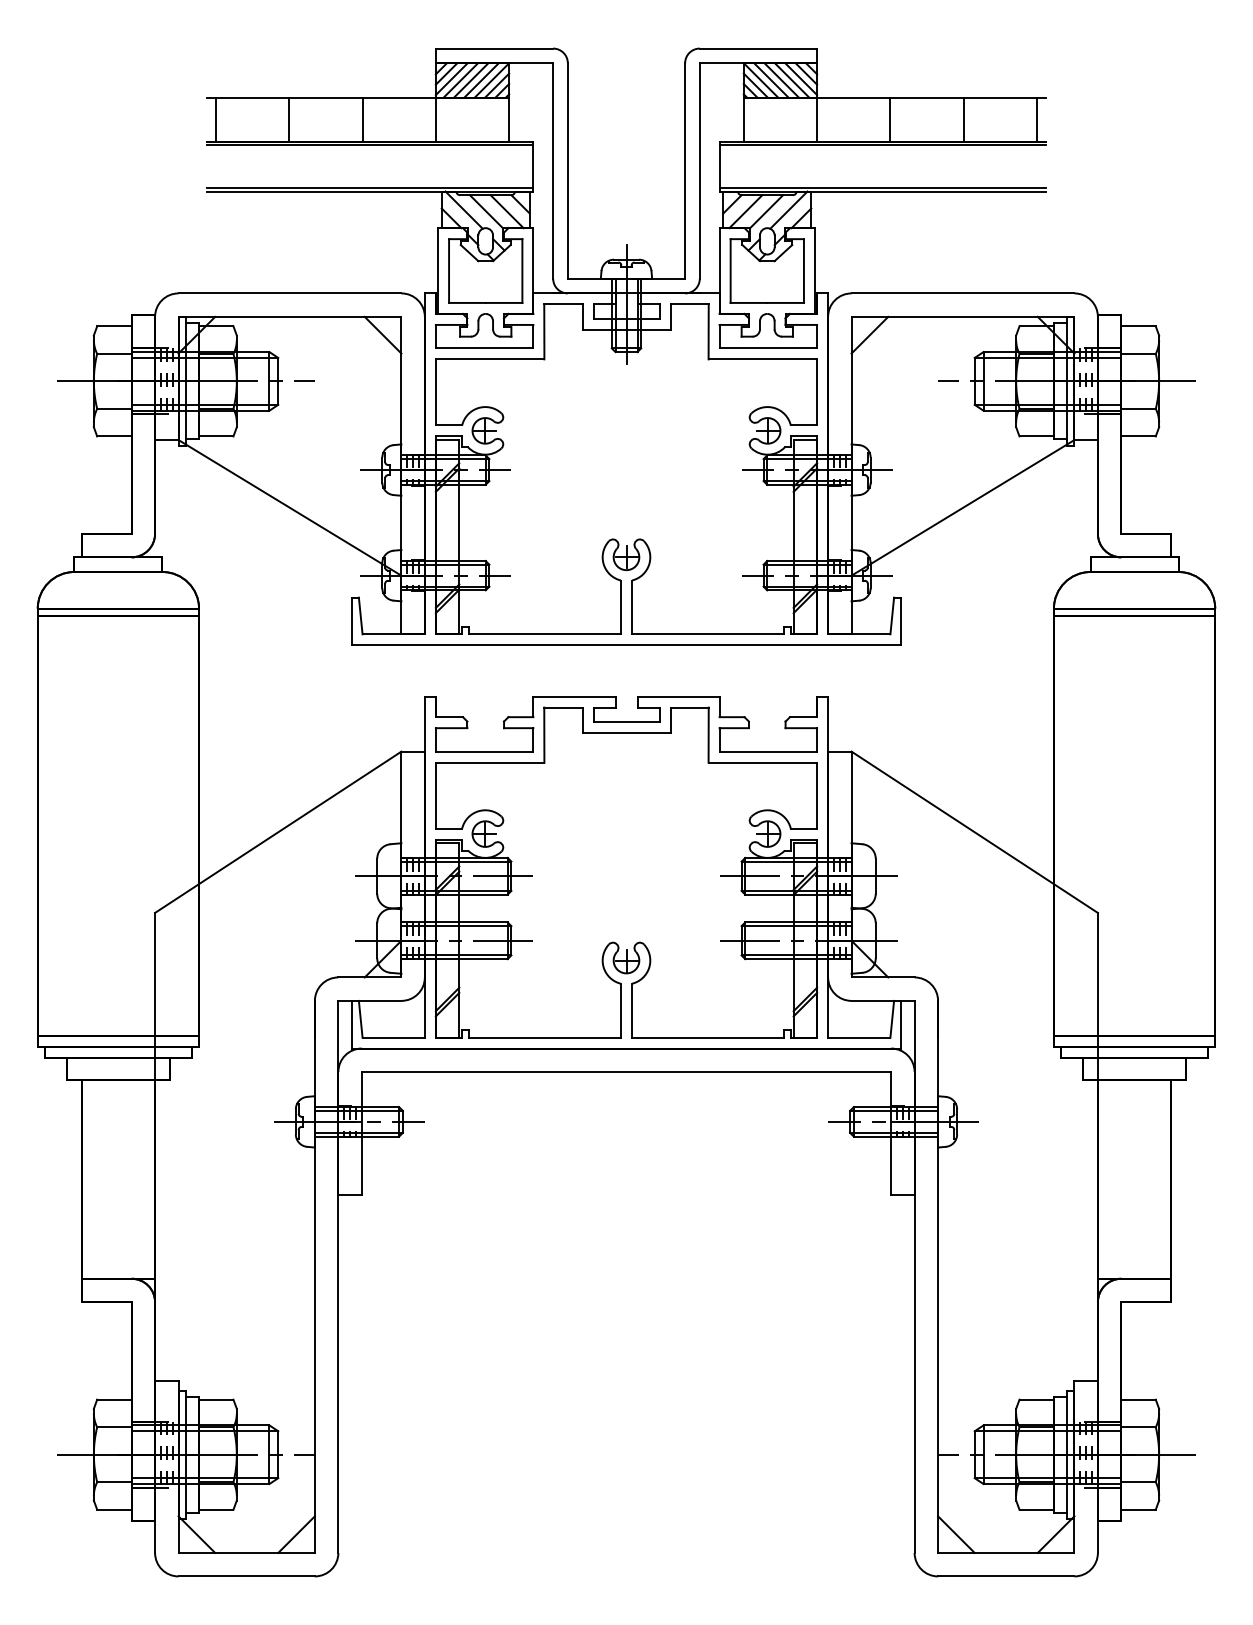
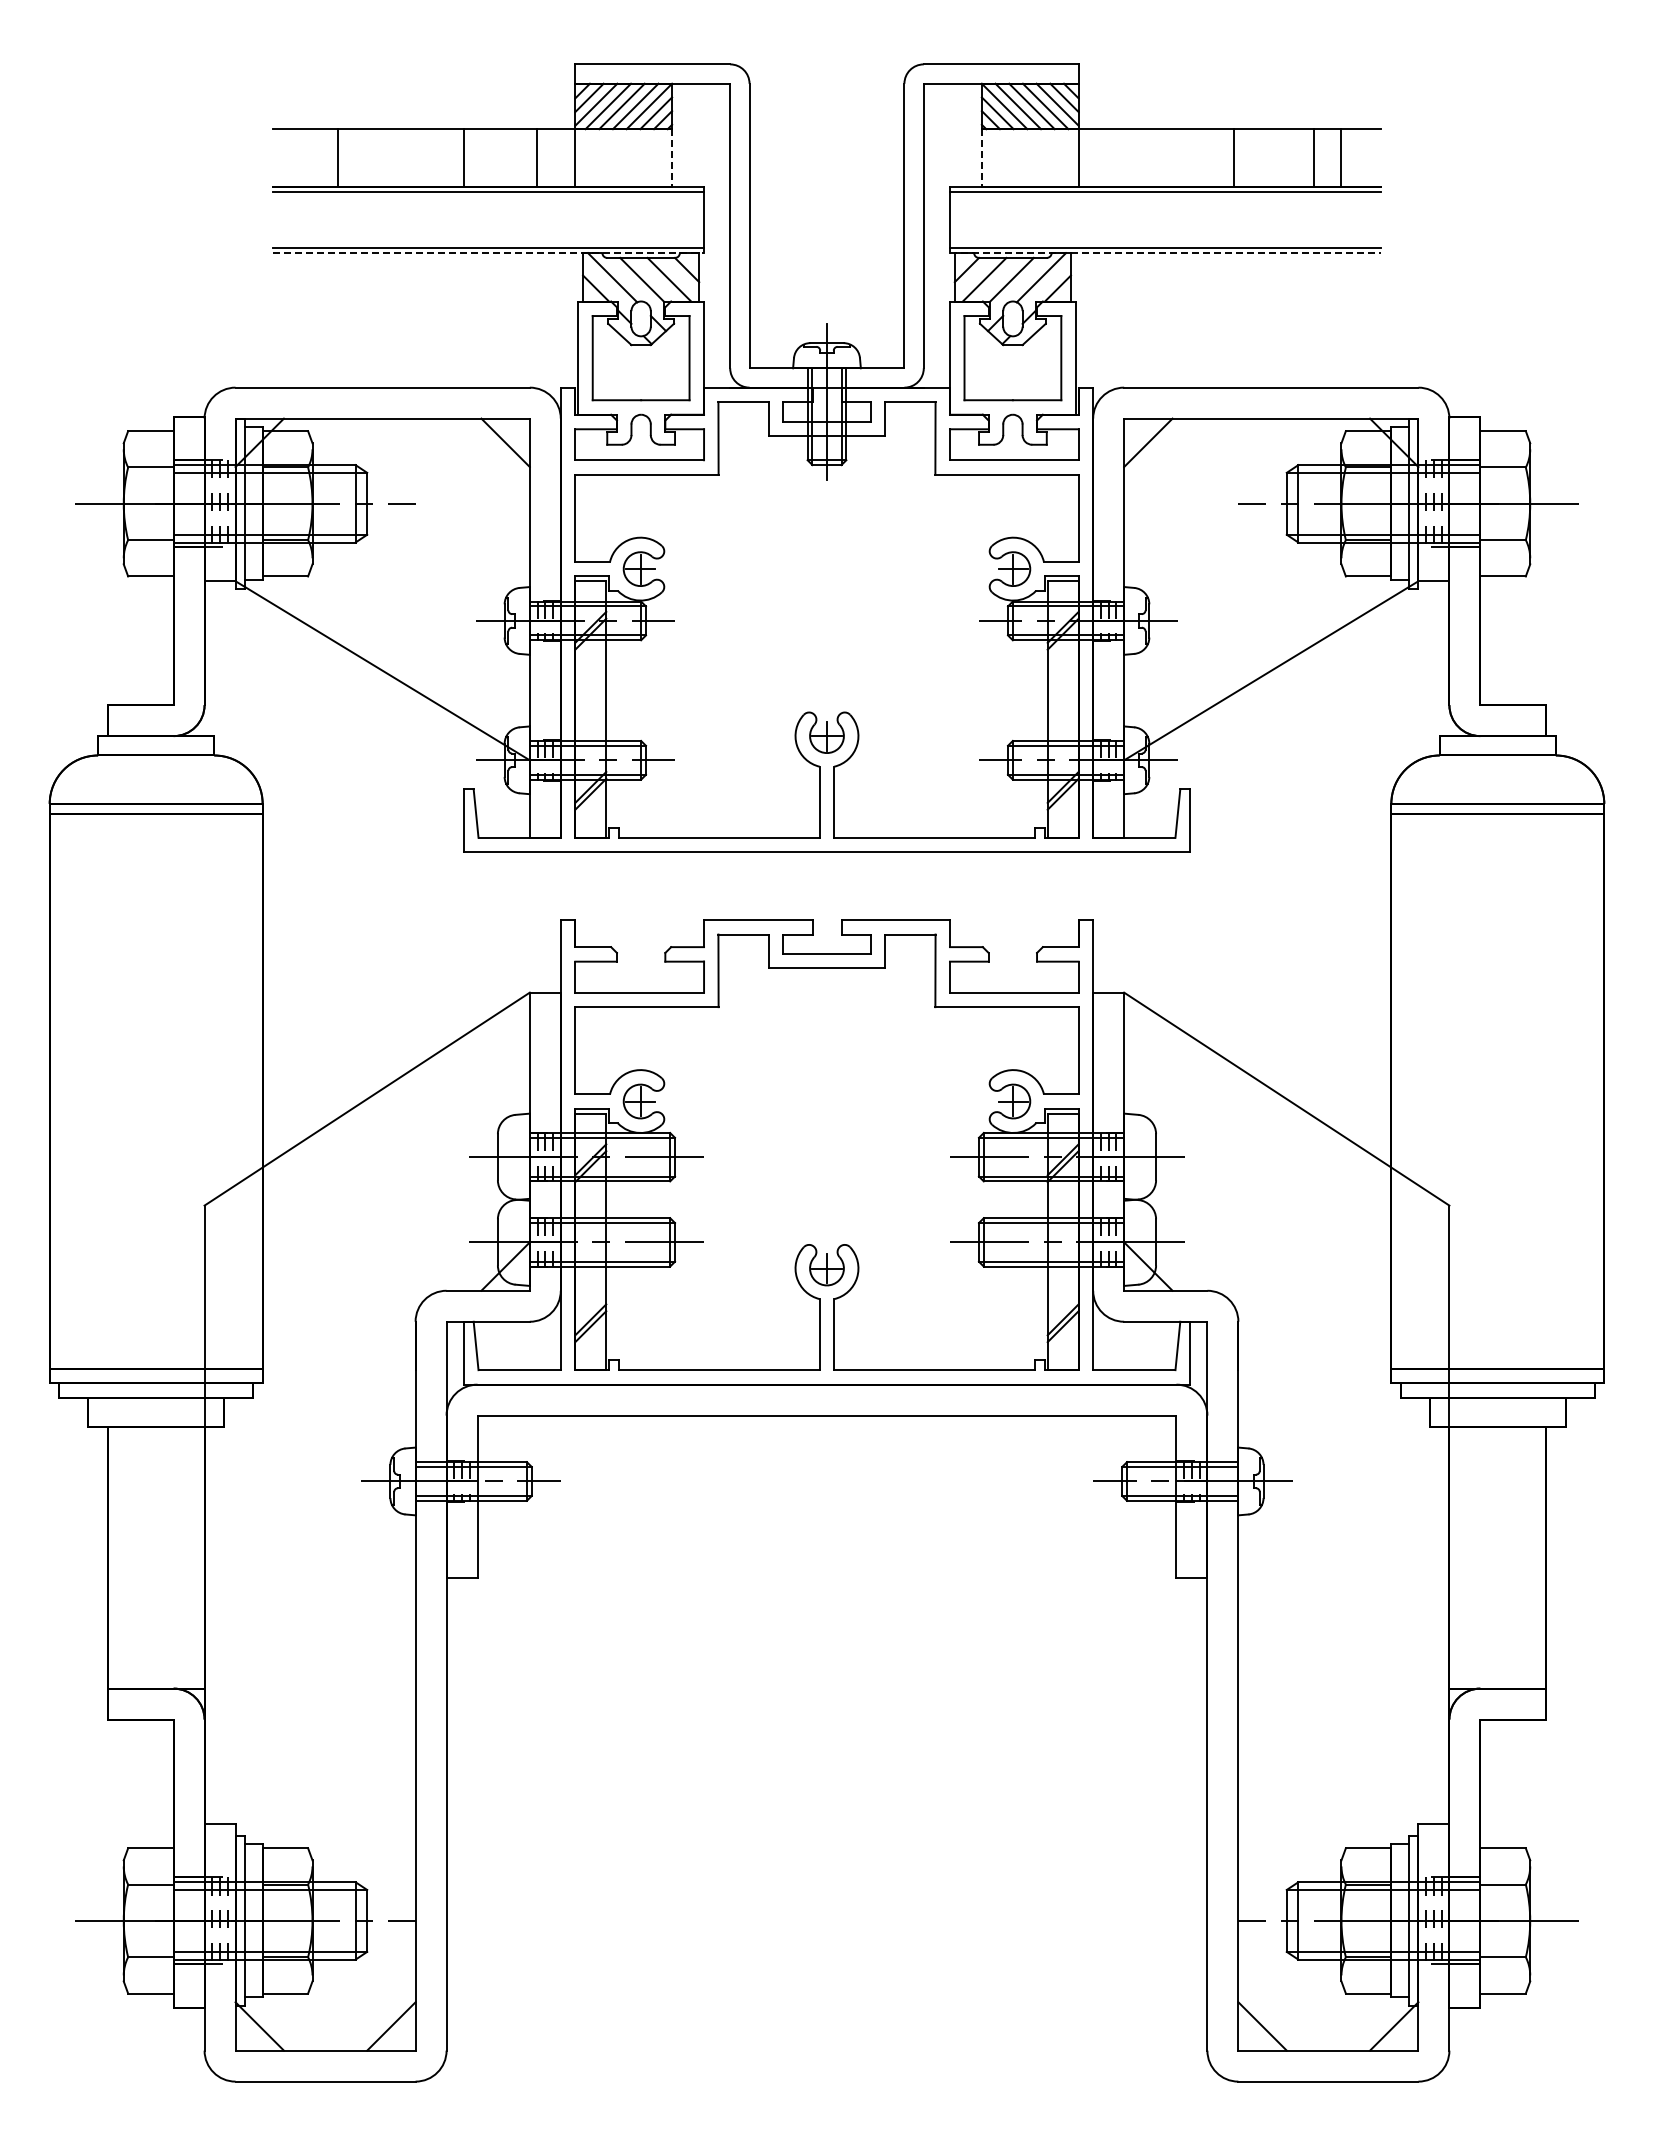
line: (215, 119) -> (337, 158), moved
line: (289, 119) -> (463, 158), moved
line: (362, 119) -> (536, 158), moved
line: (509, 119) -> (672, 158), solid -> dashed
line: (743, 119) -> (981, 158), solid -> dashed
line: (890, 119) -> (1234, 158), moved
line: (963, 119) -> (1341, 158), moved
line: (1037, 119) -> (1314, 158), moved
line: (370, 191) -> (488, 253), solid -> dashed
line: (882, 191) -> (1165, 253), solid -> dashed

